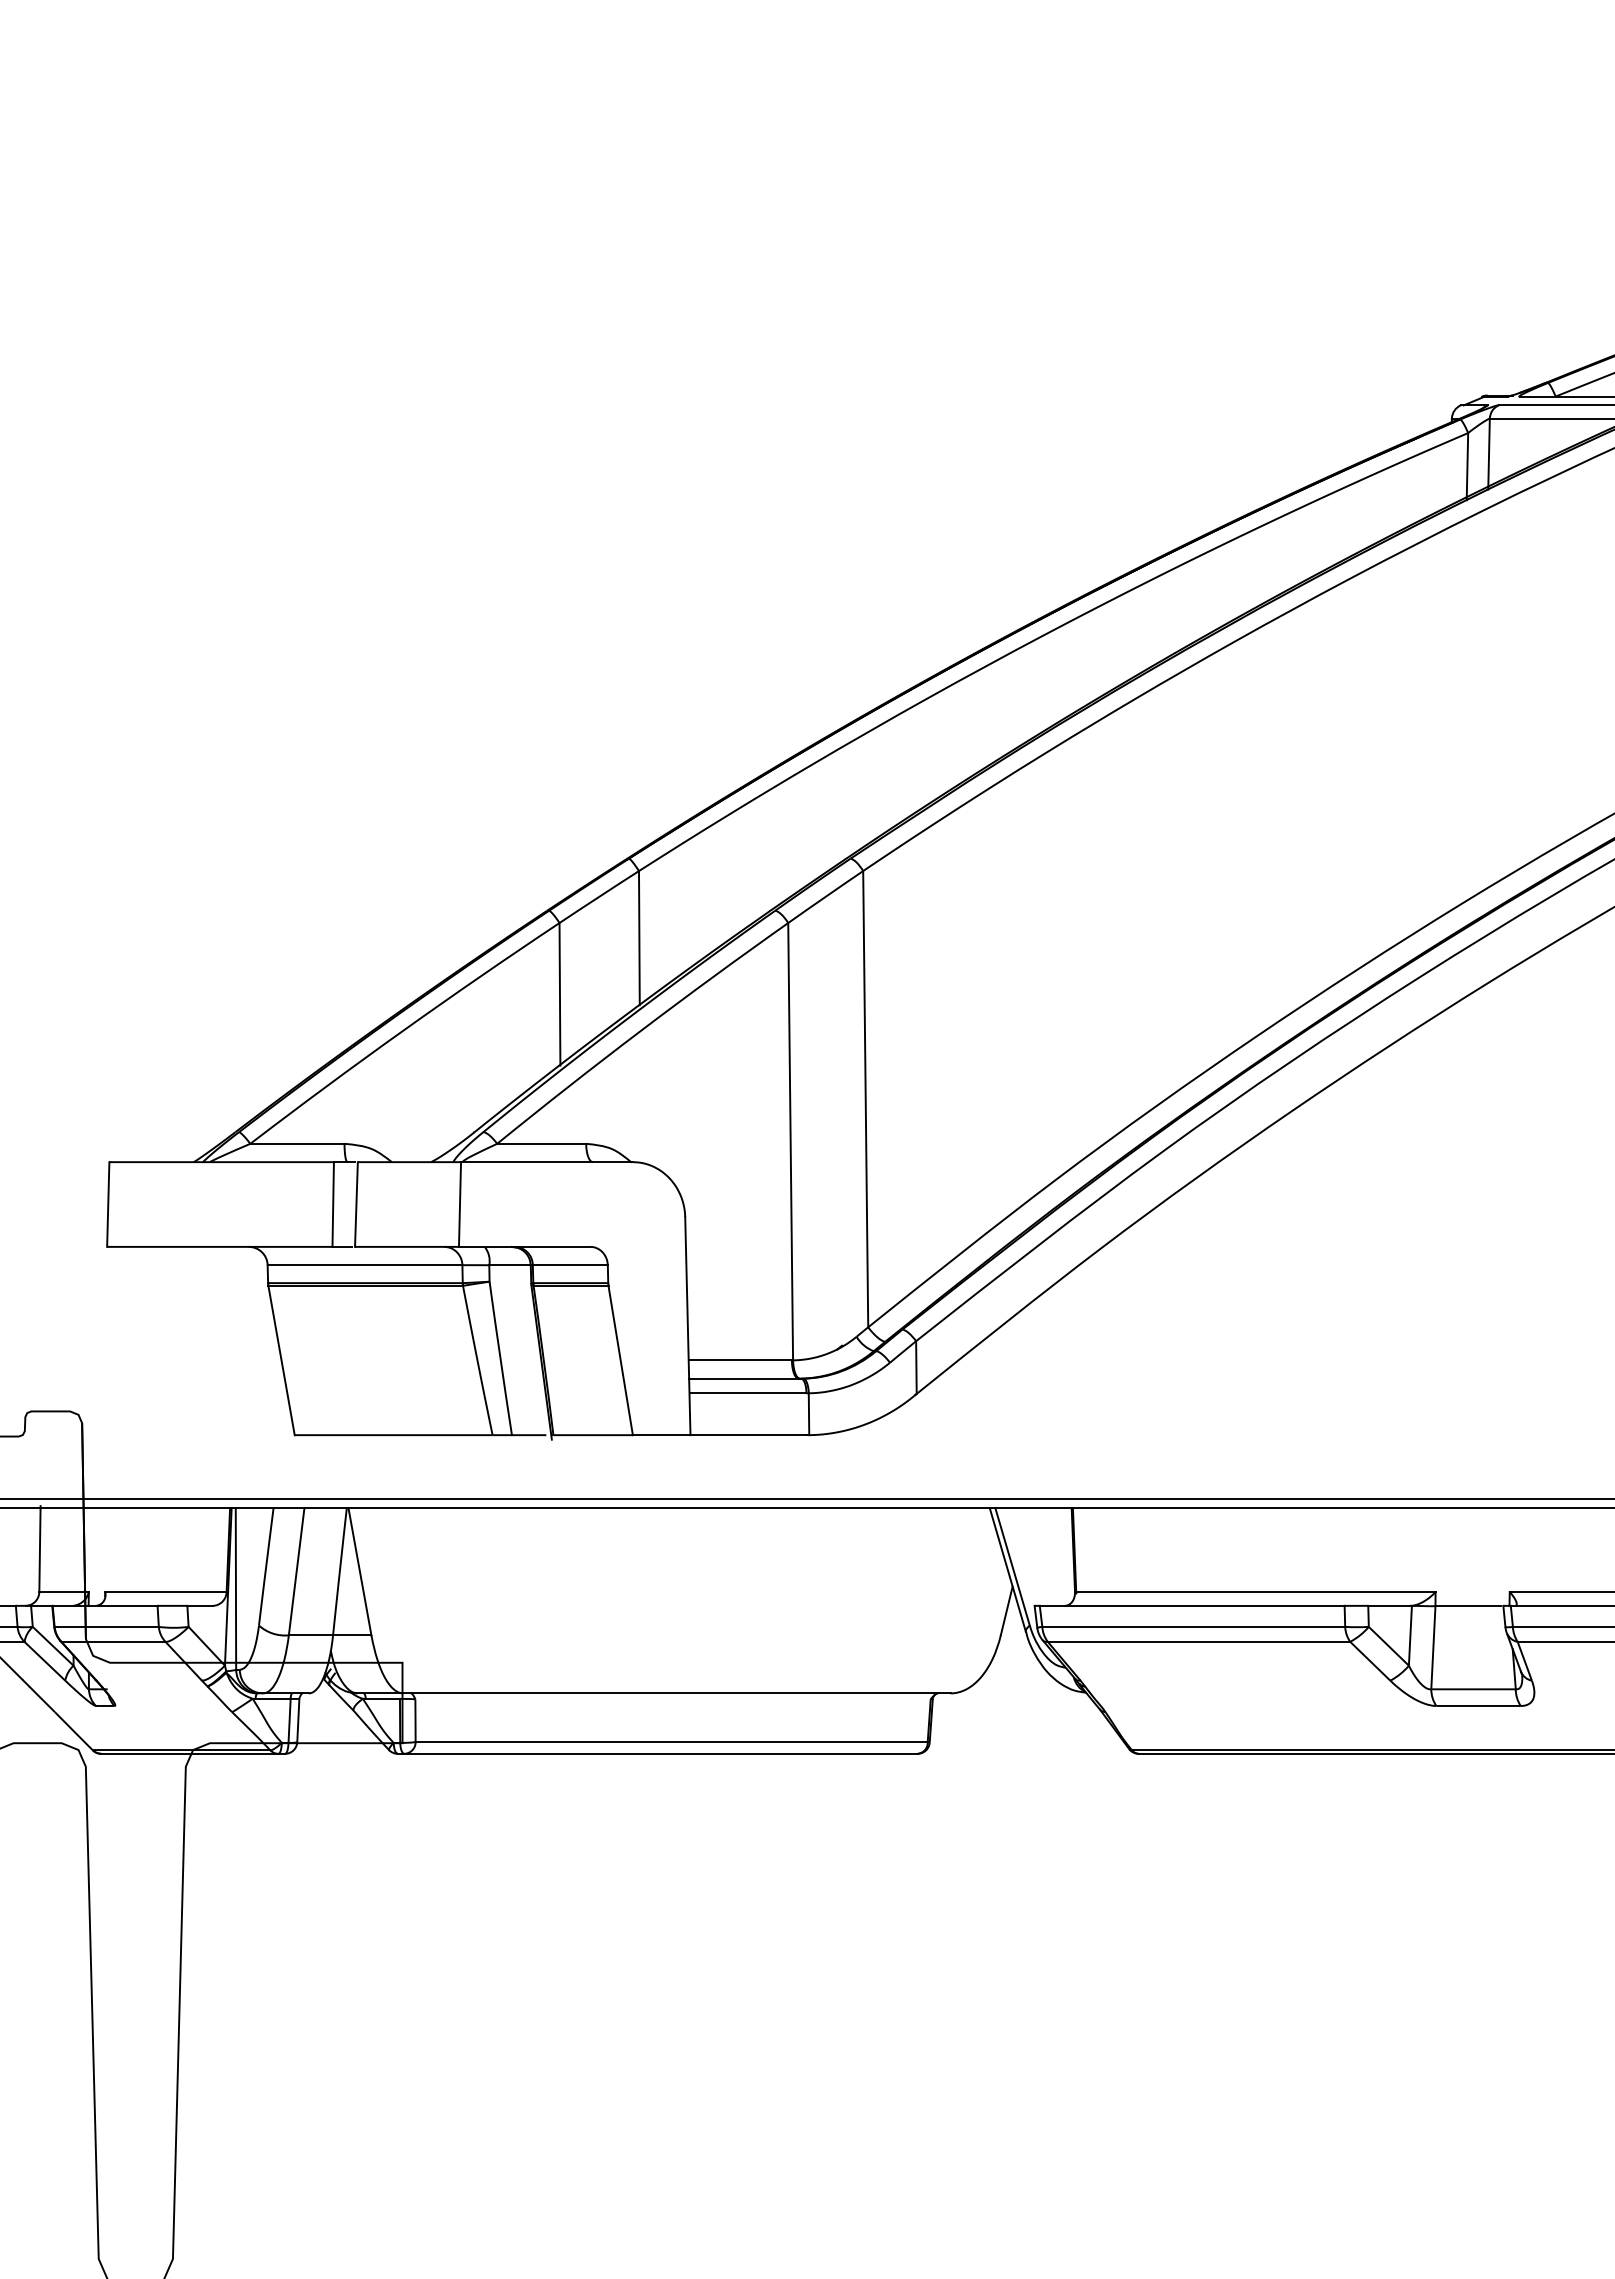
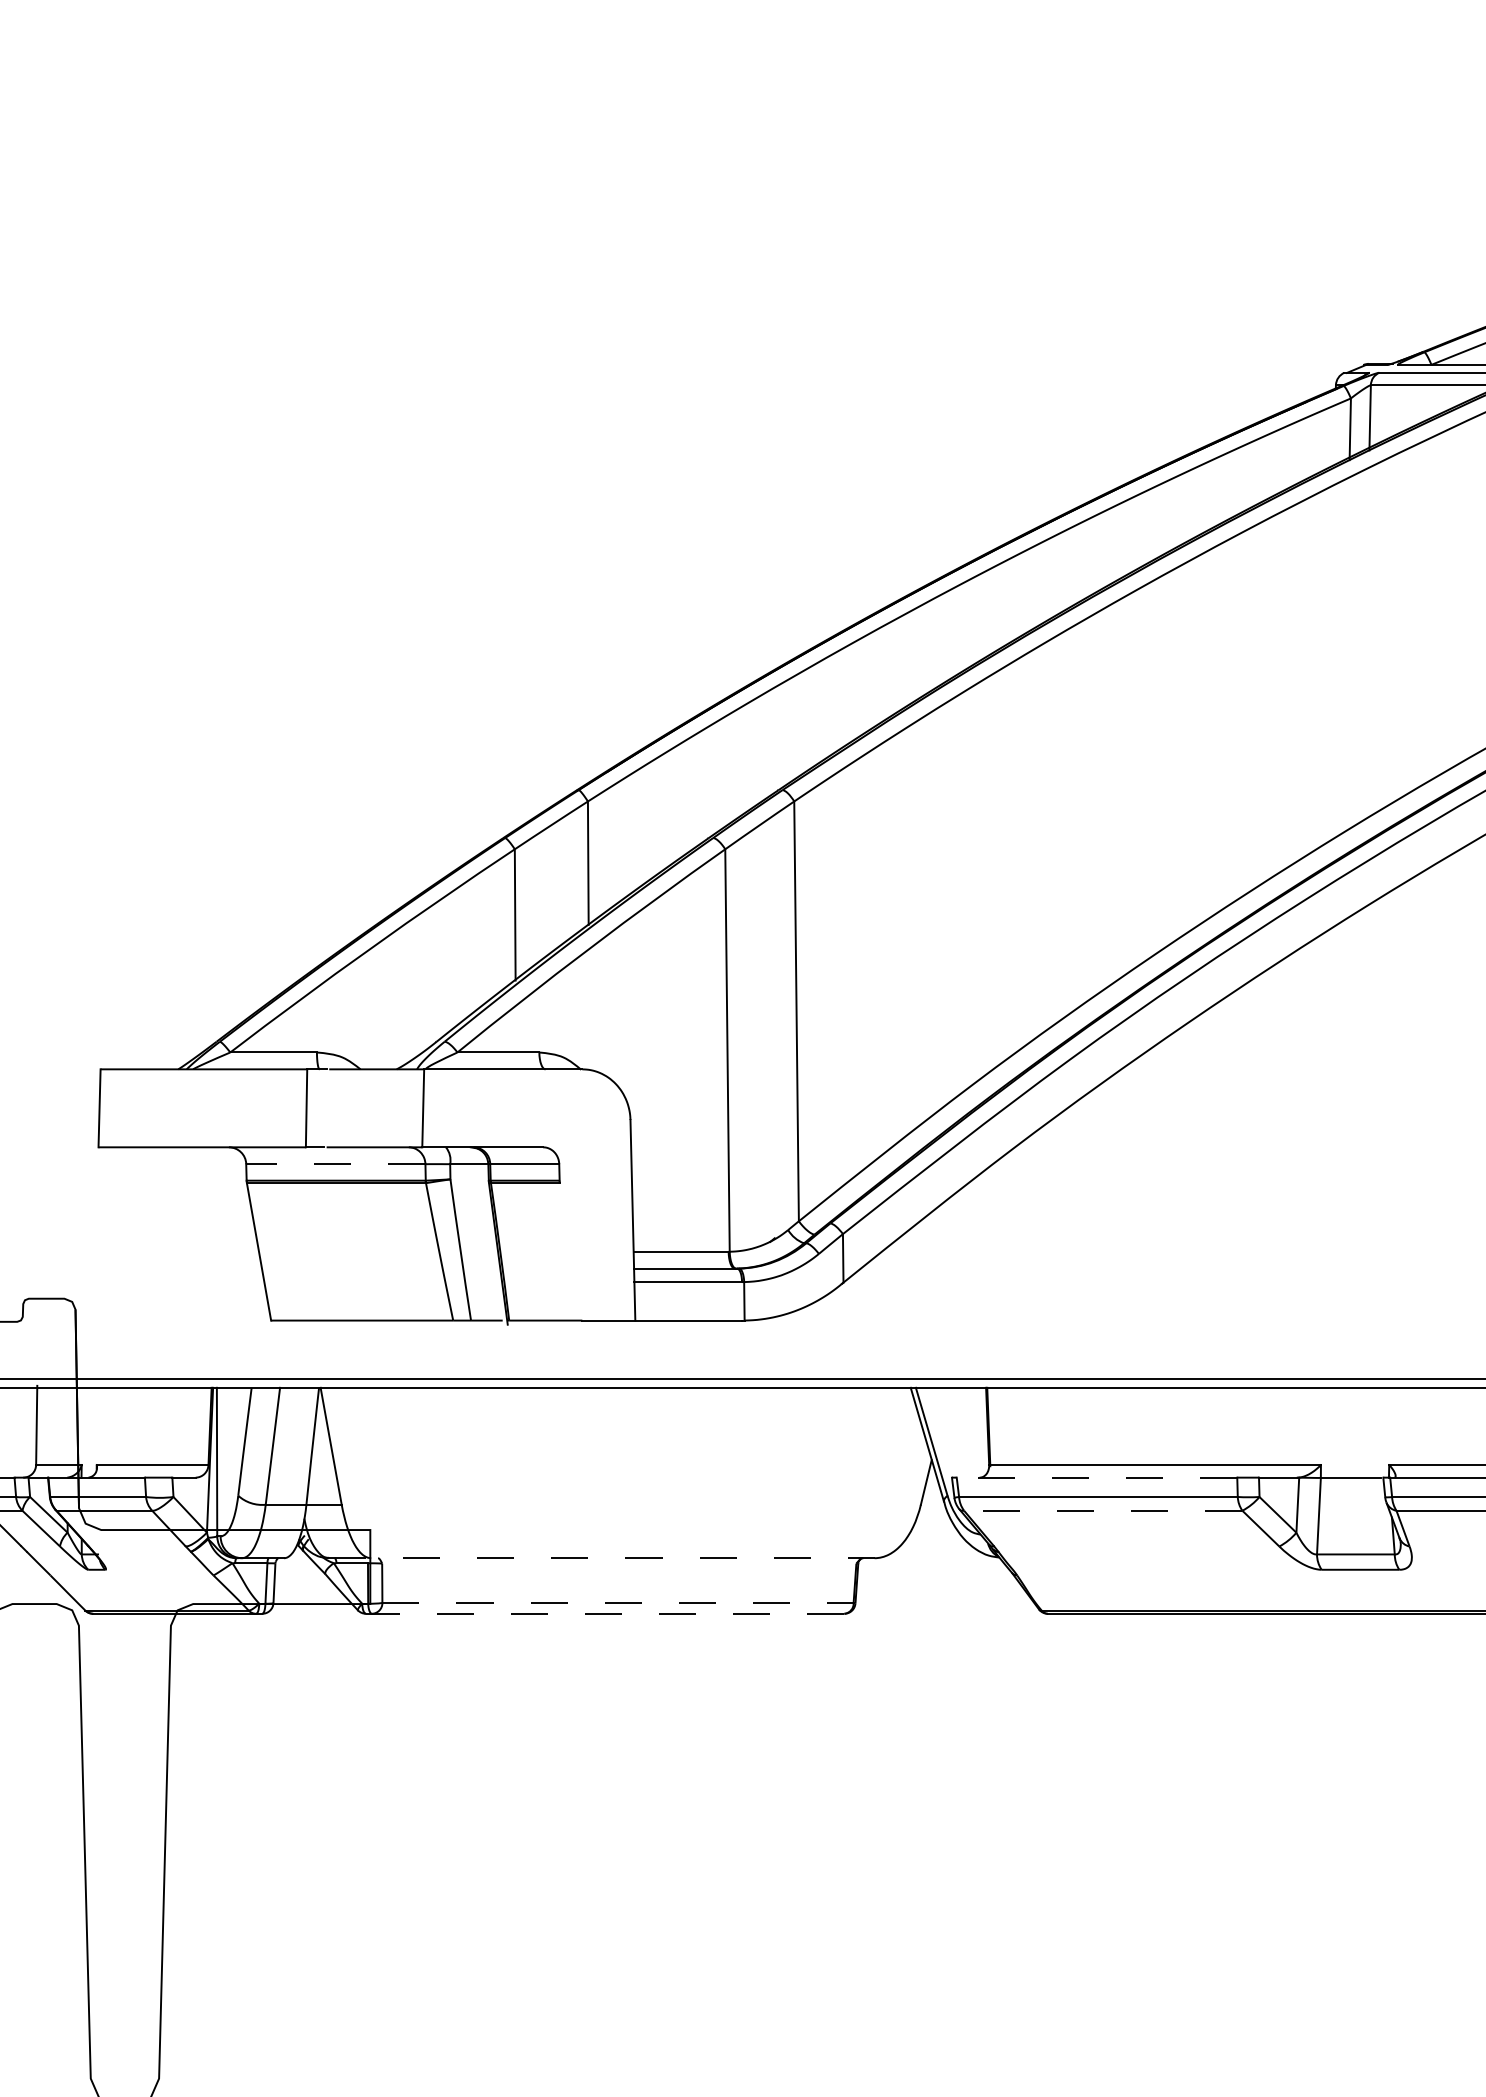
line: (356, 1204) -> (327, 1108), removed
line: (364, 1265) -> (335, 1164), solid -> dashed
line: (620, 1360) -> (570, 1251), removed
line: (1191, 1605) -> (1096, 1477), solid -> dashed
line: (1198, 1641) -> (1102, 1510), solid -> dashed
line: (654, 1693) -> (602, 1558), solid -> dashed
line: (672, 1742) -> (618, 1603), solid -> dashed
line: (657, 1753) -> (604, 1613), solid -> dashed

